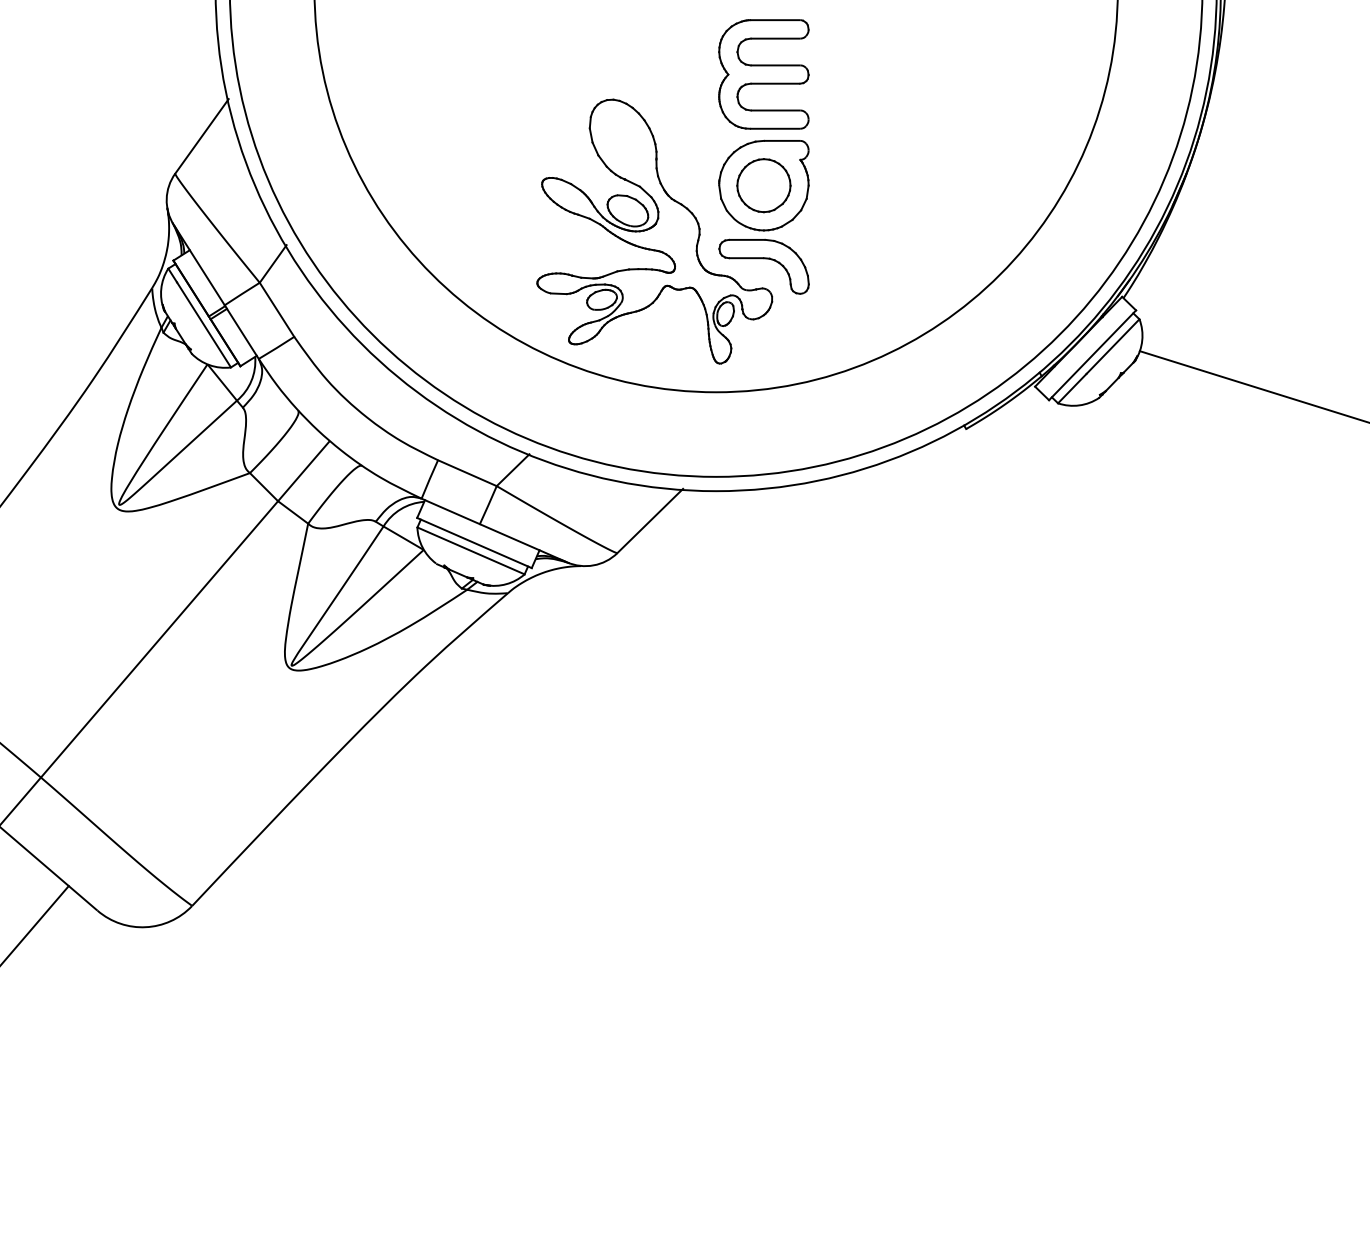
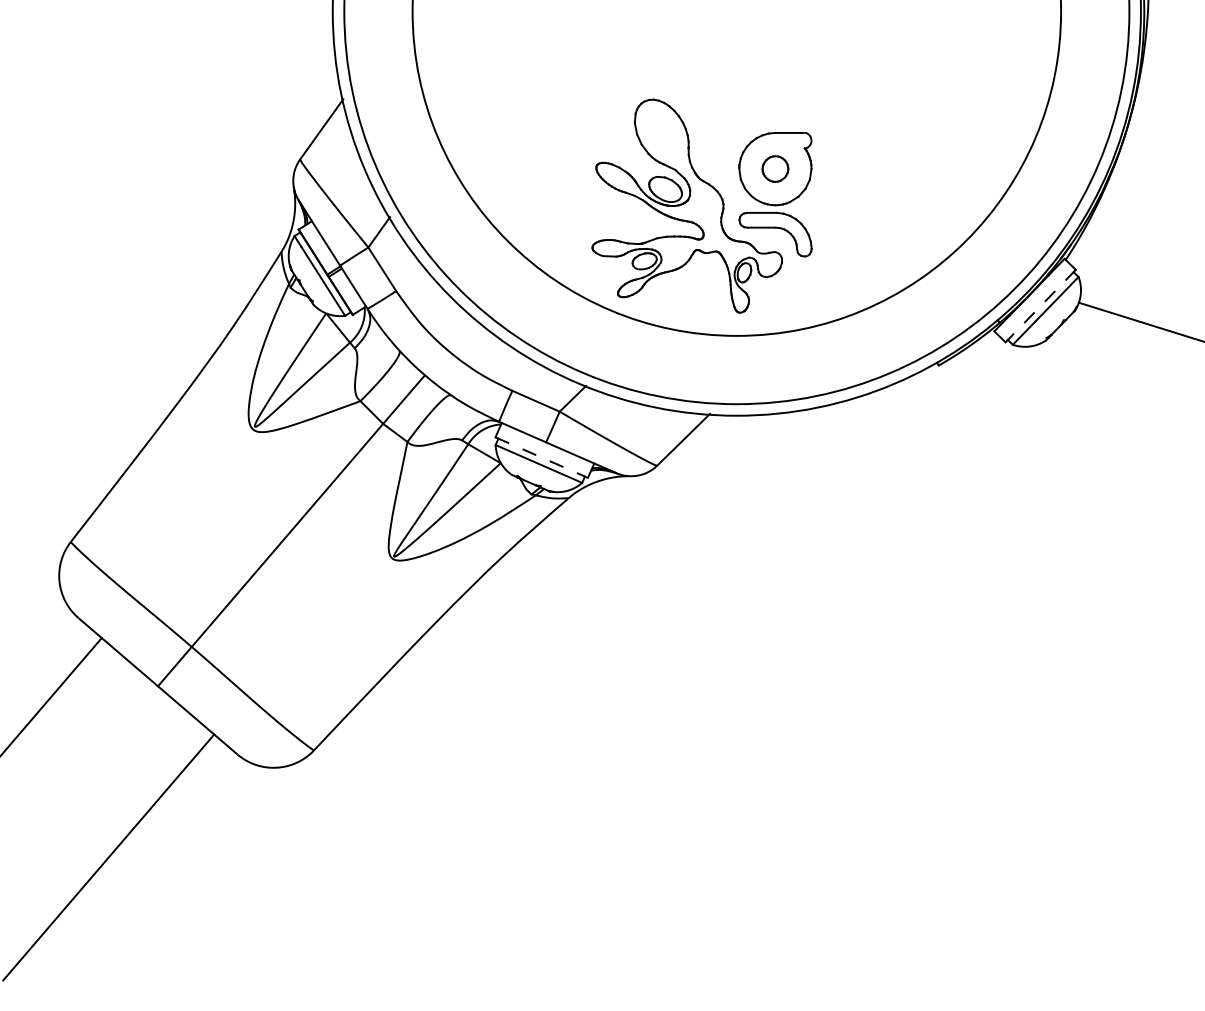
part: (764, 74) -> (775, 79), removed
part: (764, 184) -> (775, 168), size x0.6
line: (1092, 355) -> (1040, 306), solid -> dashed
line: (475, 542) -> (542, 457), solid -> dashed

